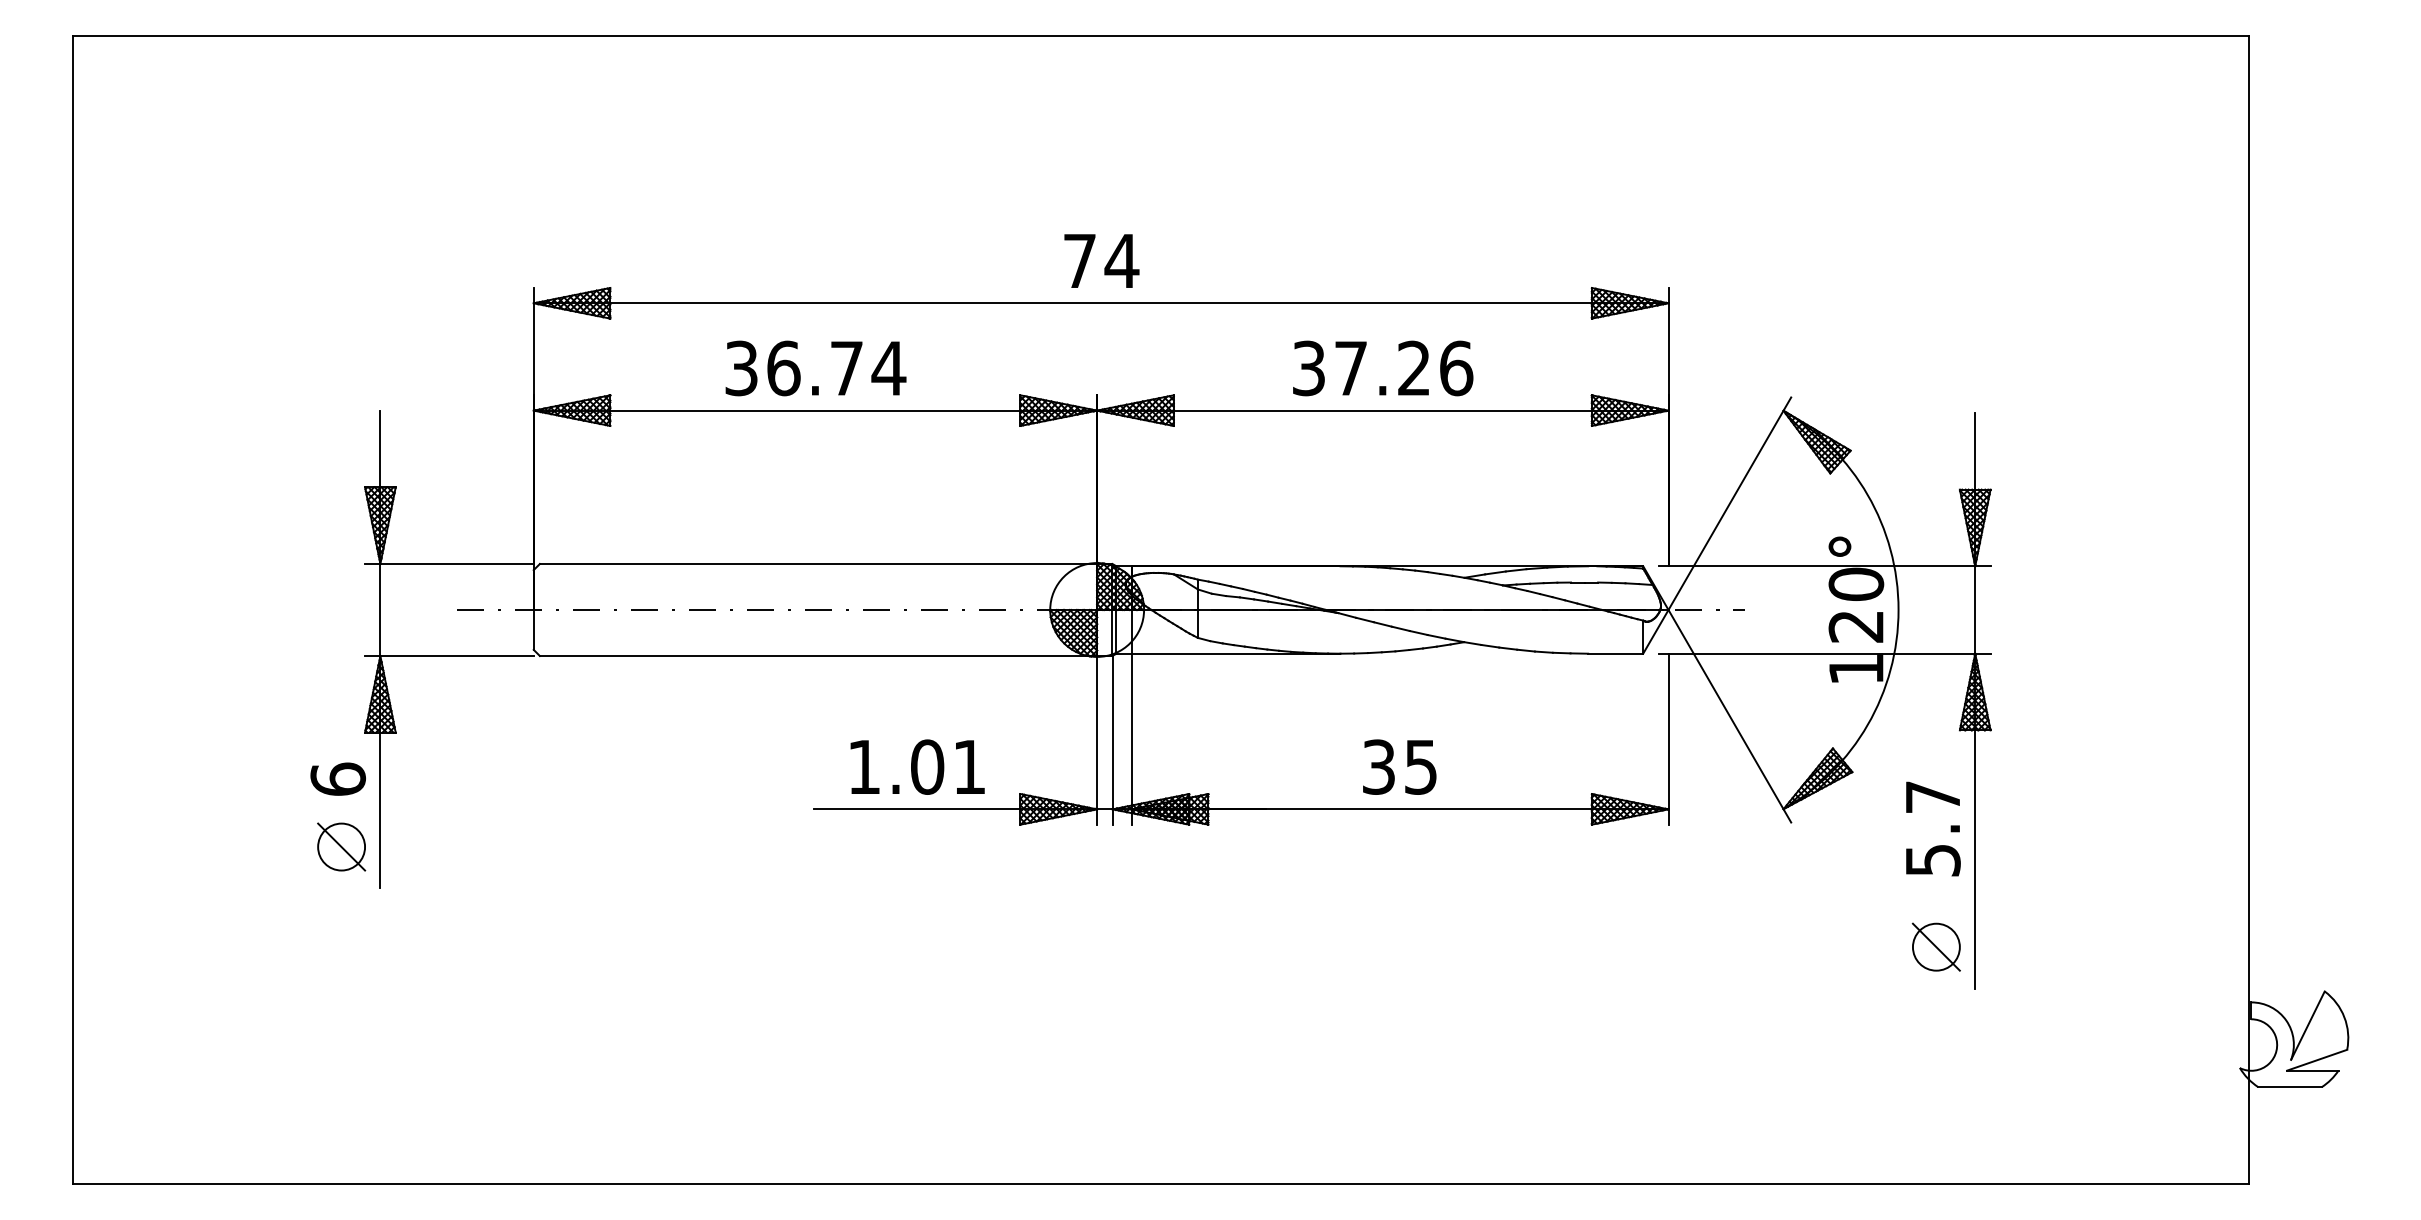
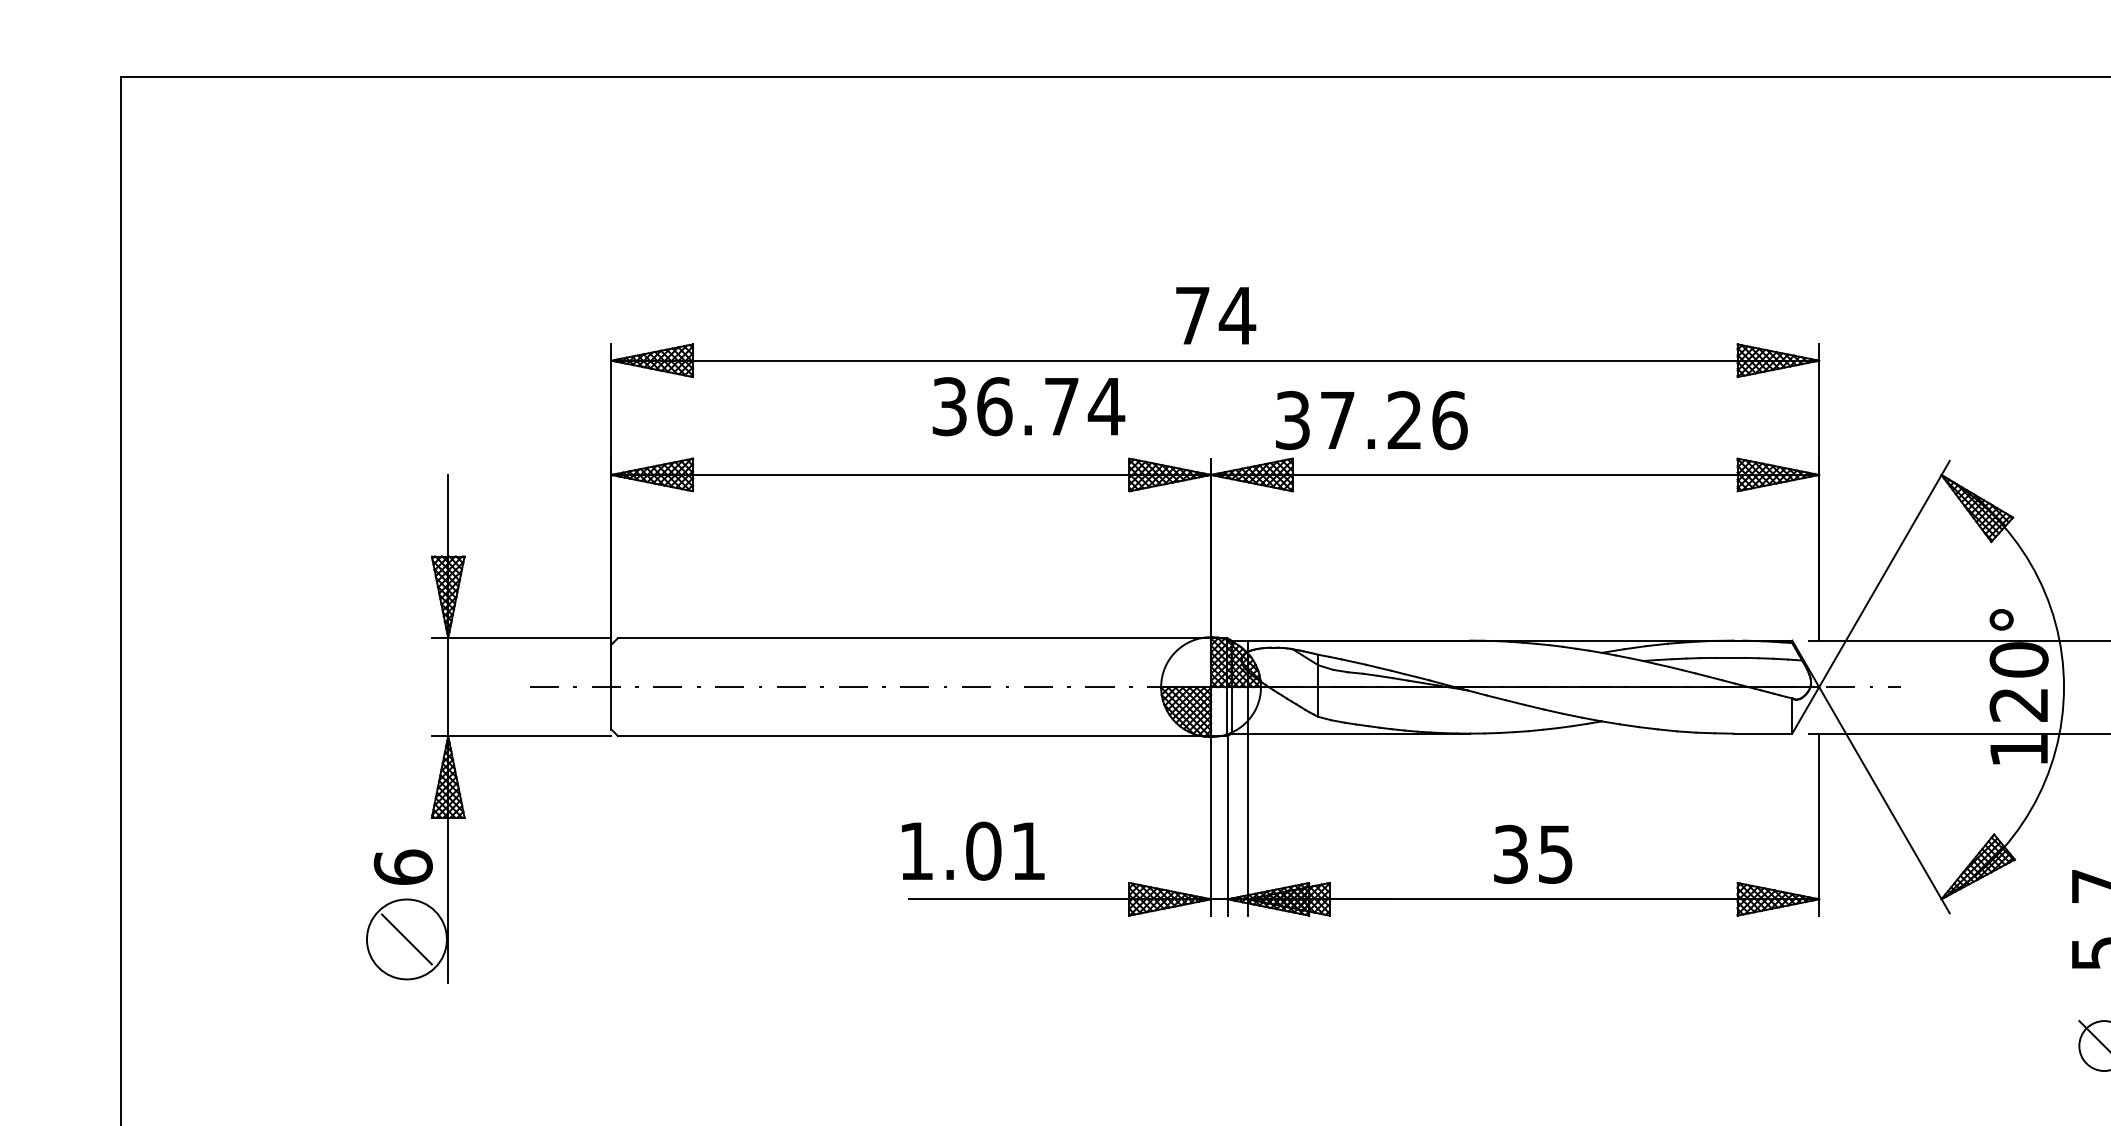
text: (815, 368) -> (1028, 406), moved
text: (1383, 368) -> (1372, 420), moved
text: (917, 766) -> (973, 850), moved
circle: (341, 846) -> (406, 938), size x1.6

